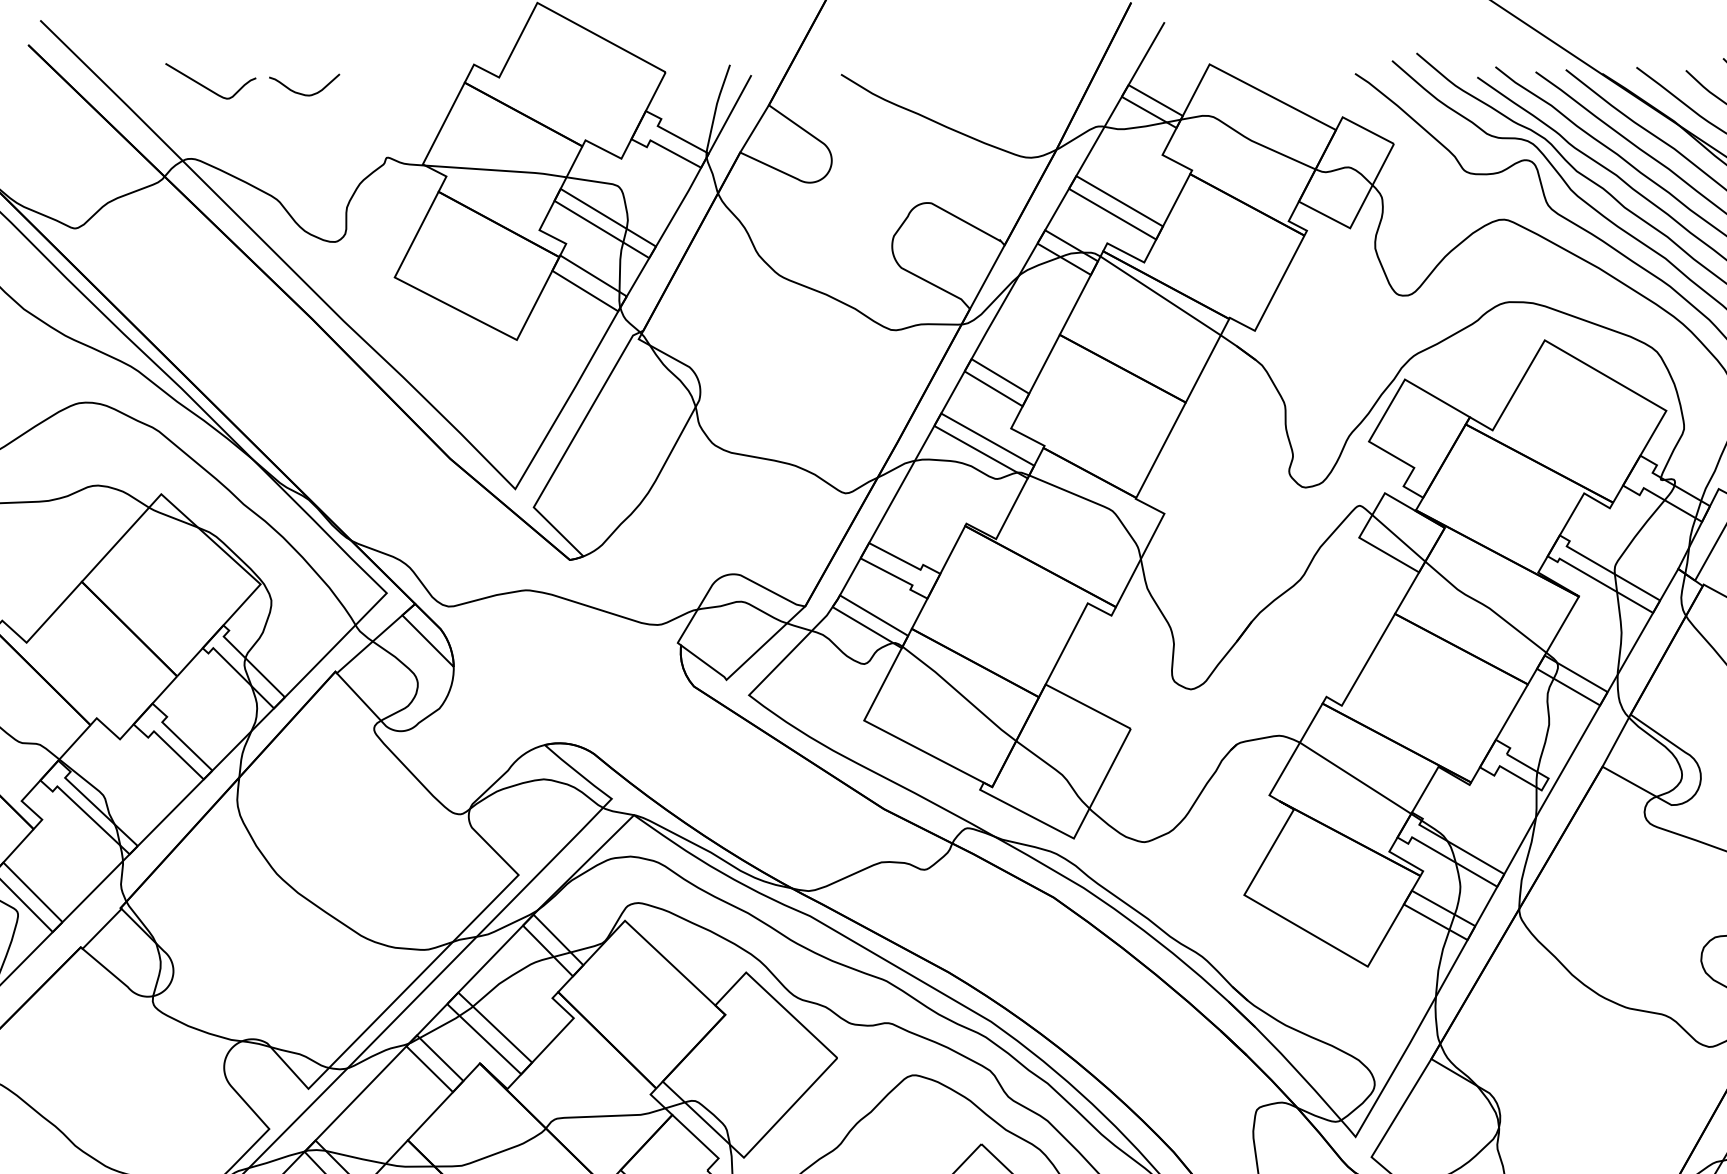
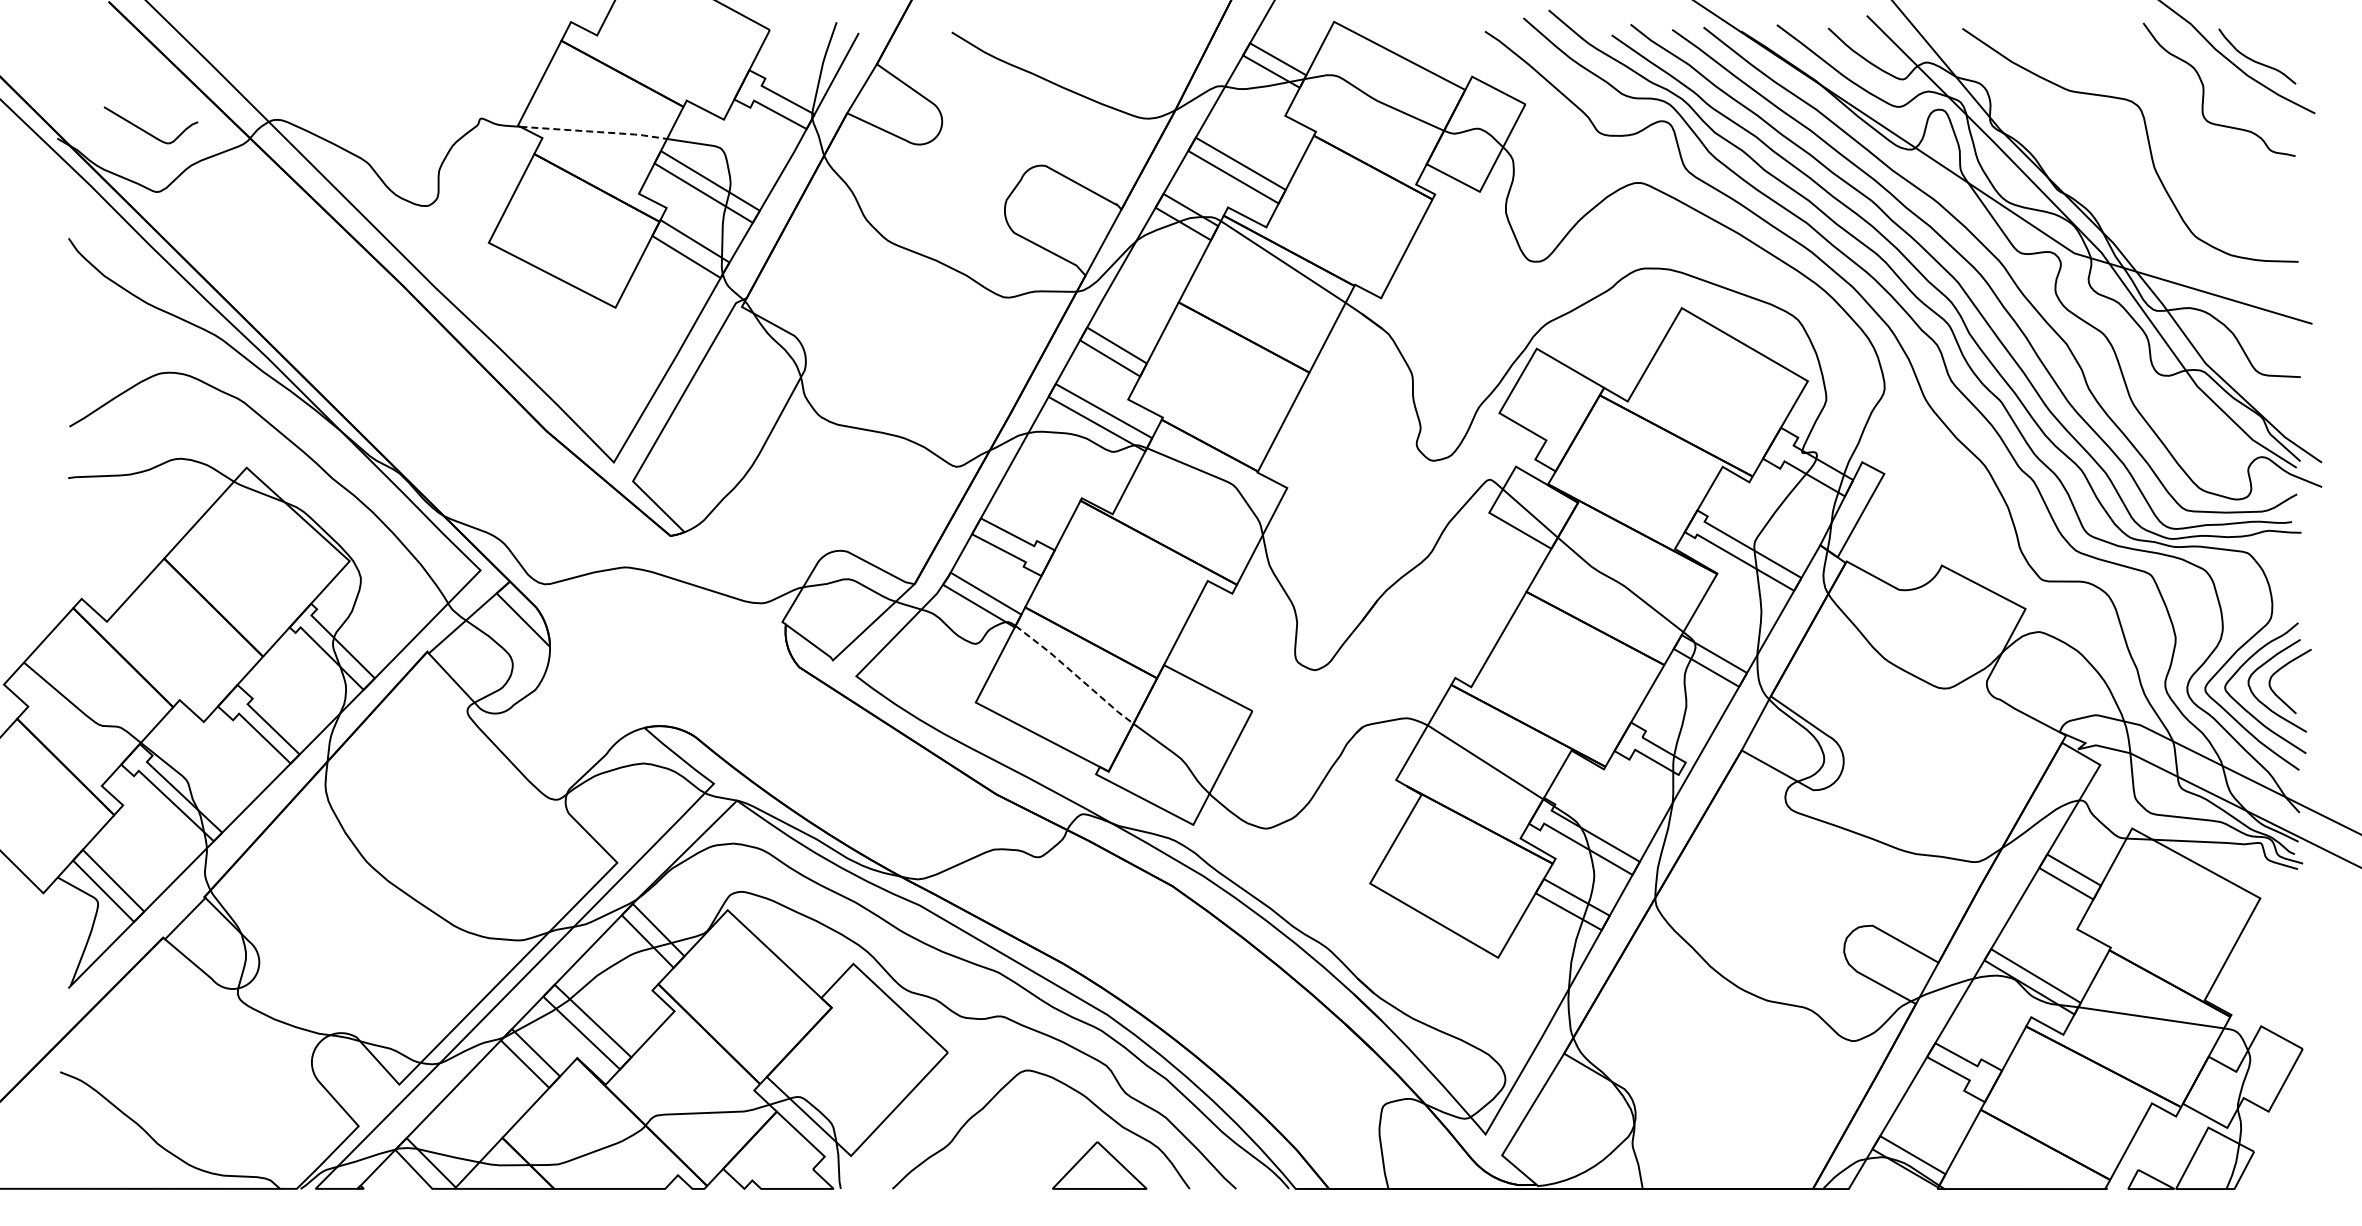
curve: (207, 87) -> (147, 131), moved
curve: (300, 92) -> (391, 51), removed
line: (497, 170) -> (595, 131), solid -> dashed
line: (960, 693) -> (1075, 674), solid -> dashed

